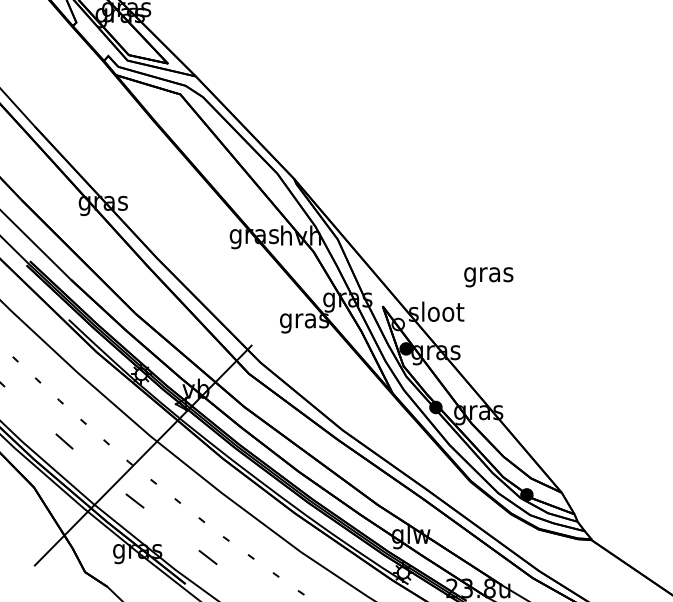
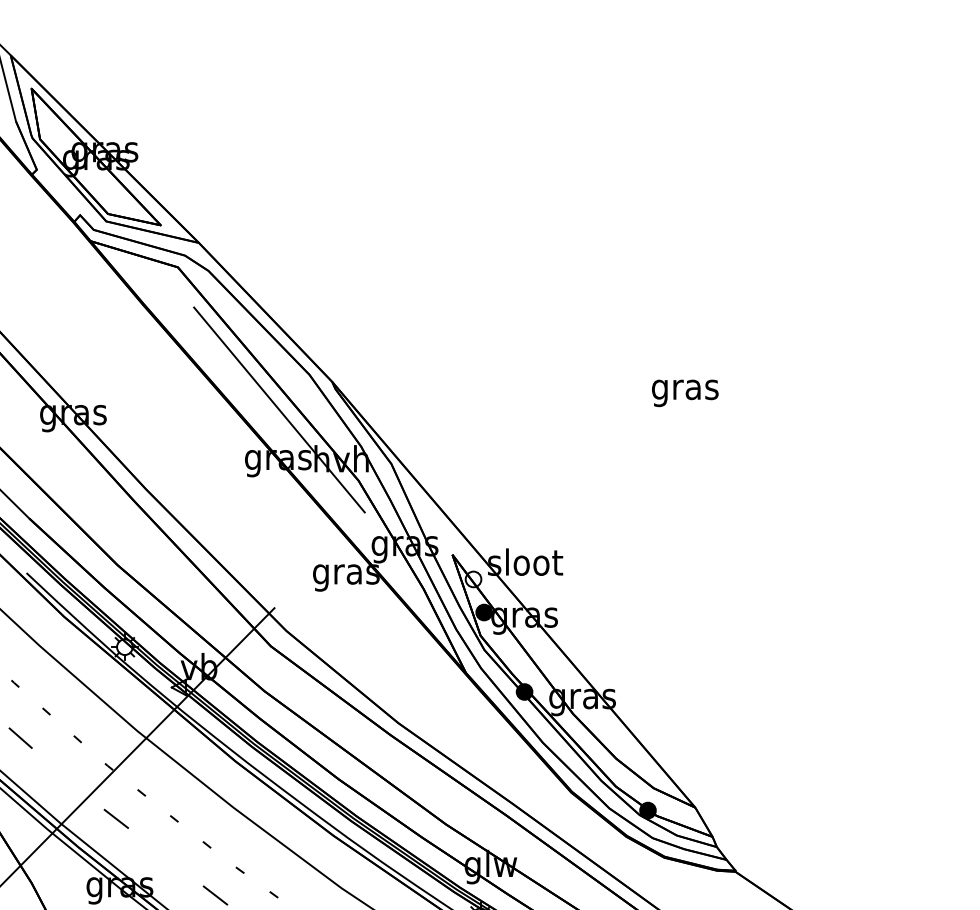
line: (255, 199) -> (279, 409), added
text: (488, 277) -> (685, 393), moved

